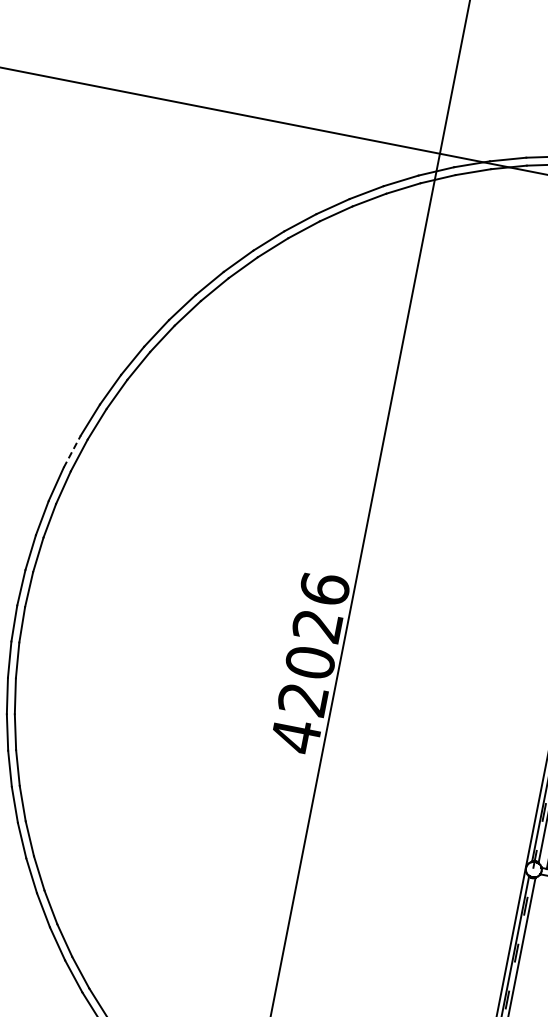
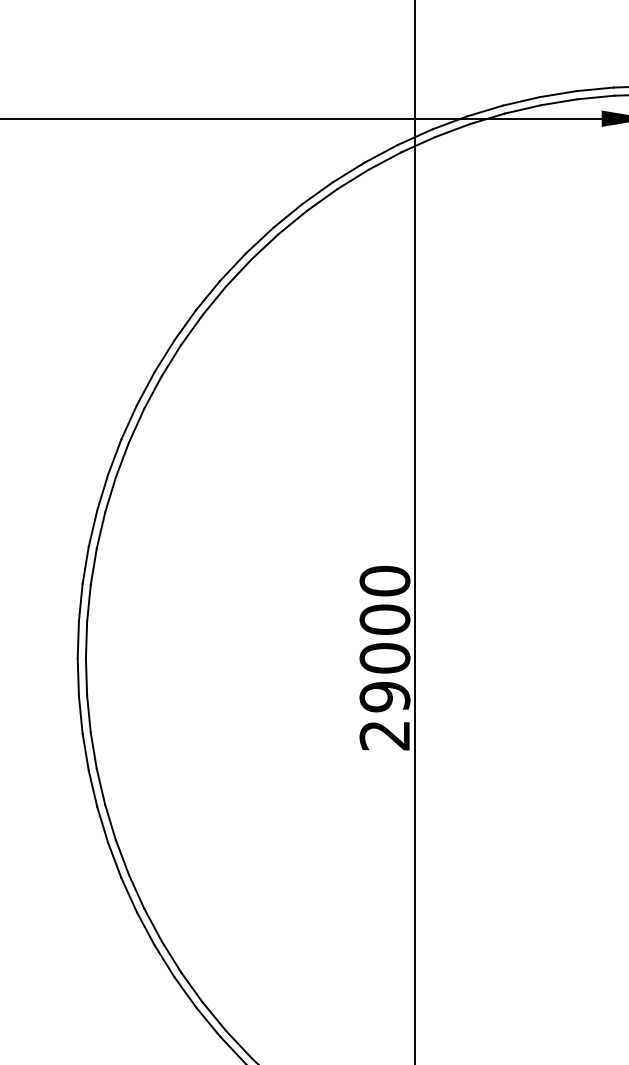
line: (72, 451) -> (102, 492), dashed -> solid
text: (309, 662) -> (384, 658), 42026 -> 29000

